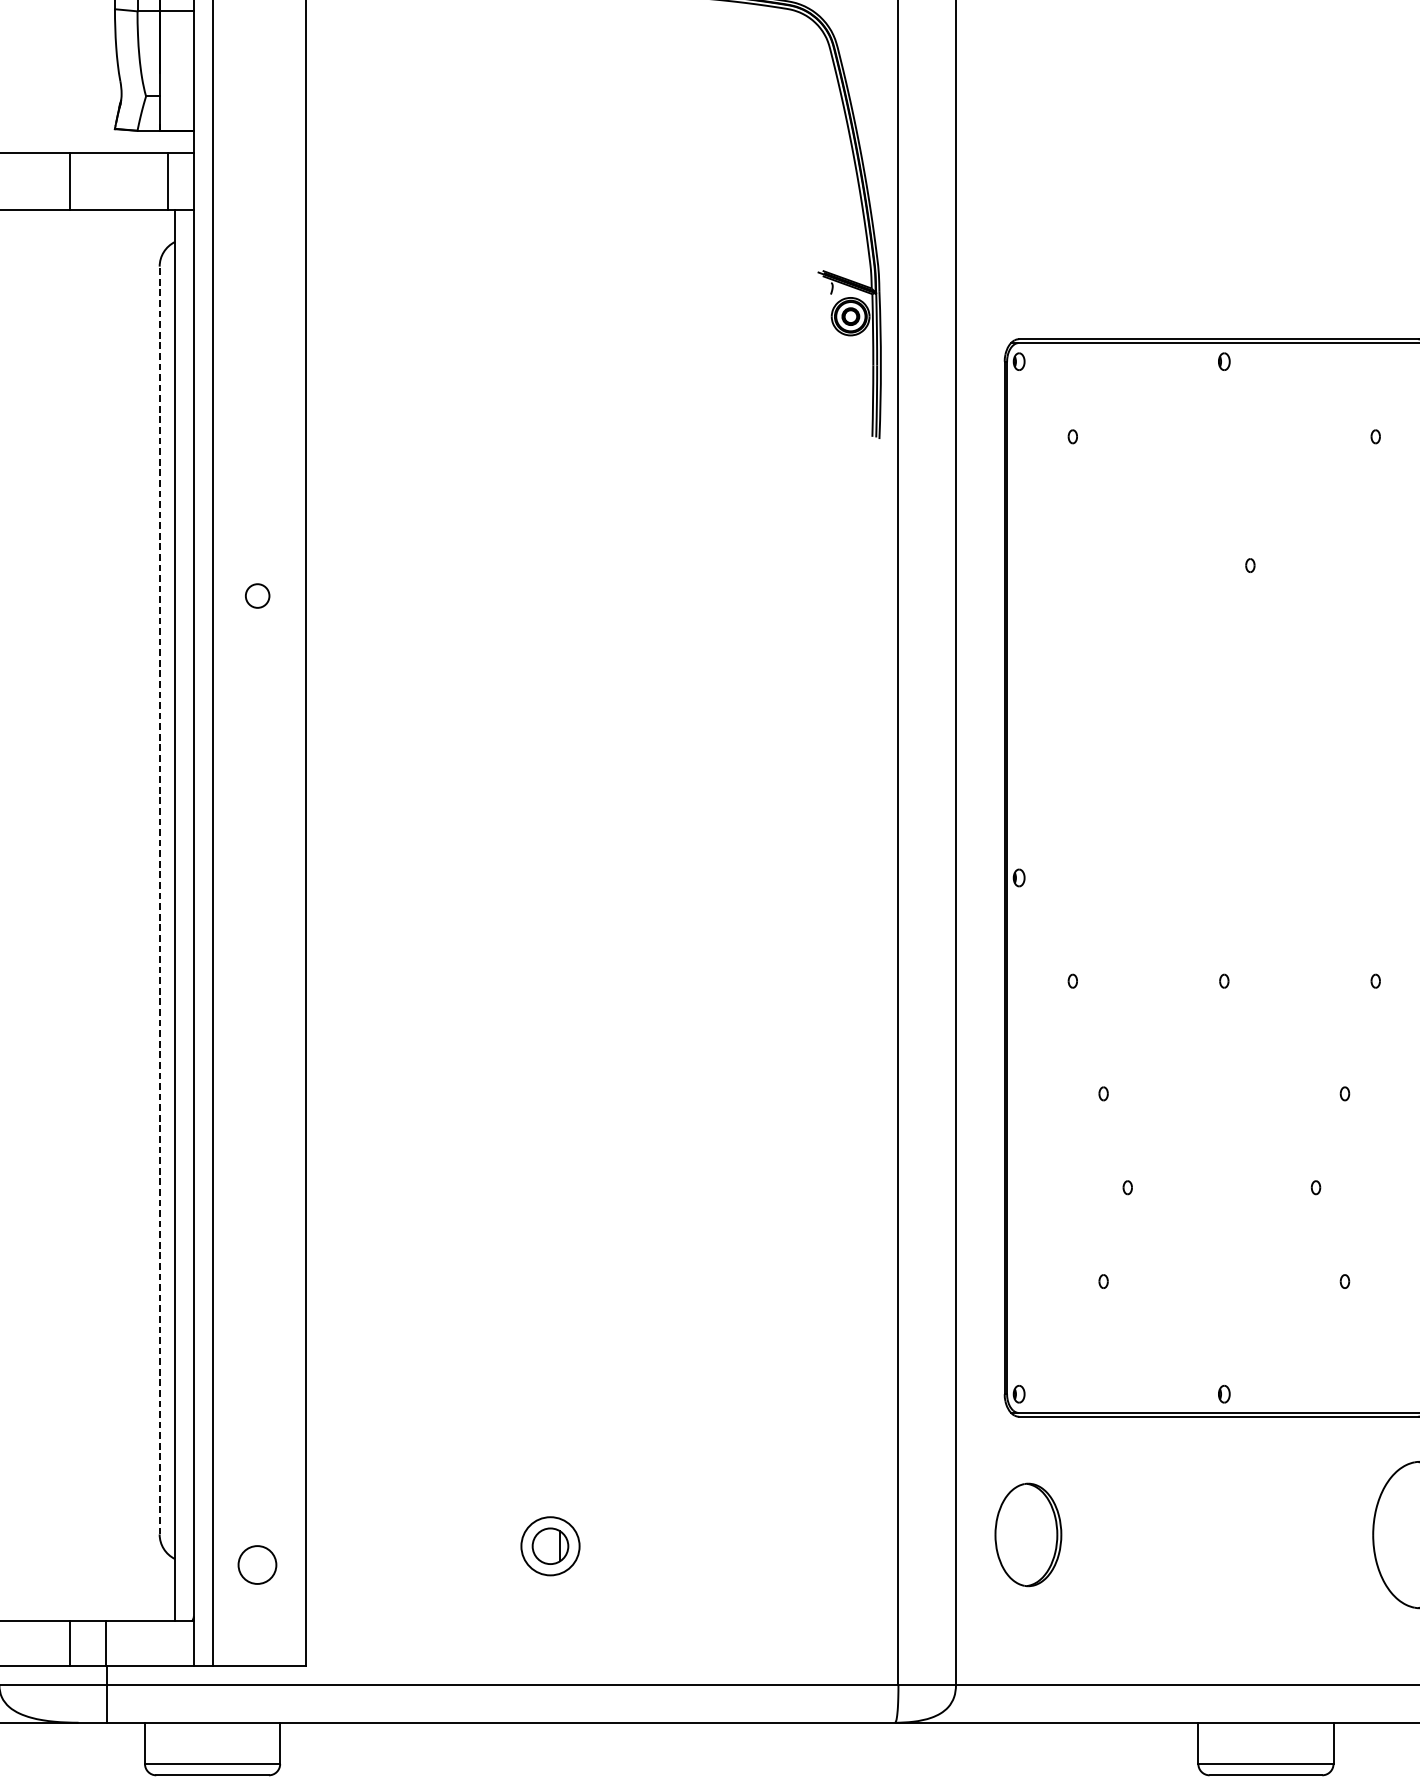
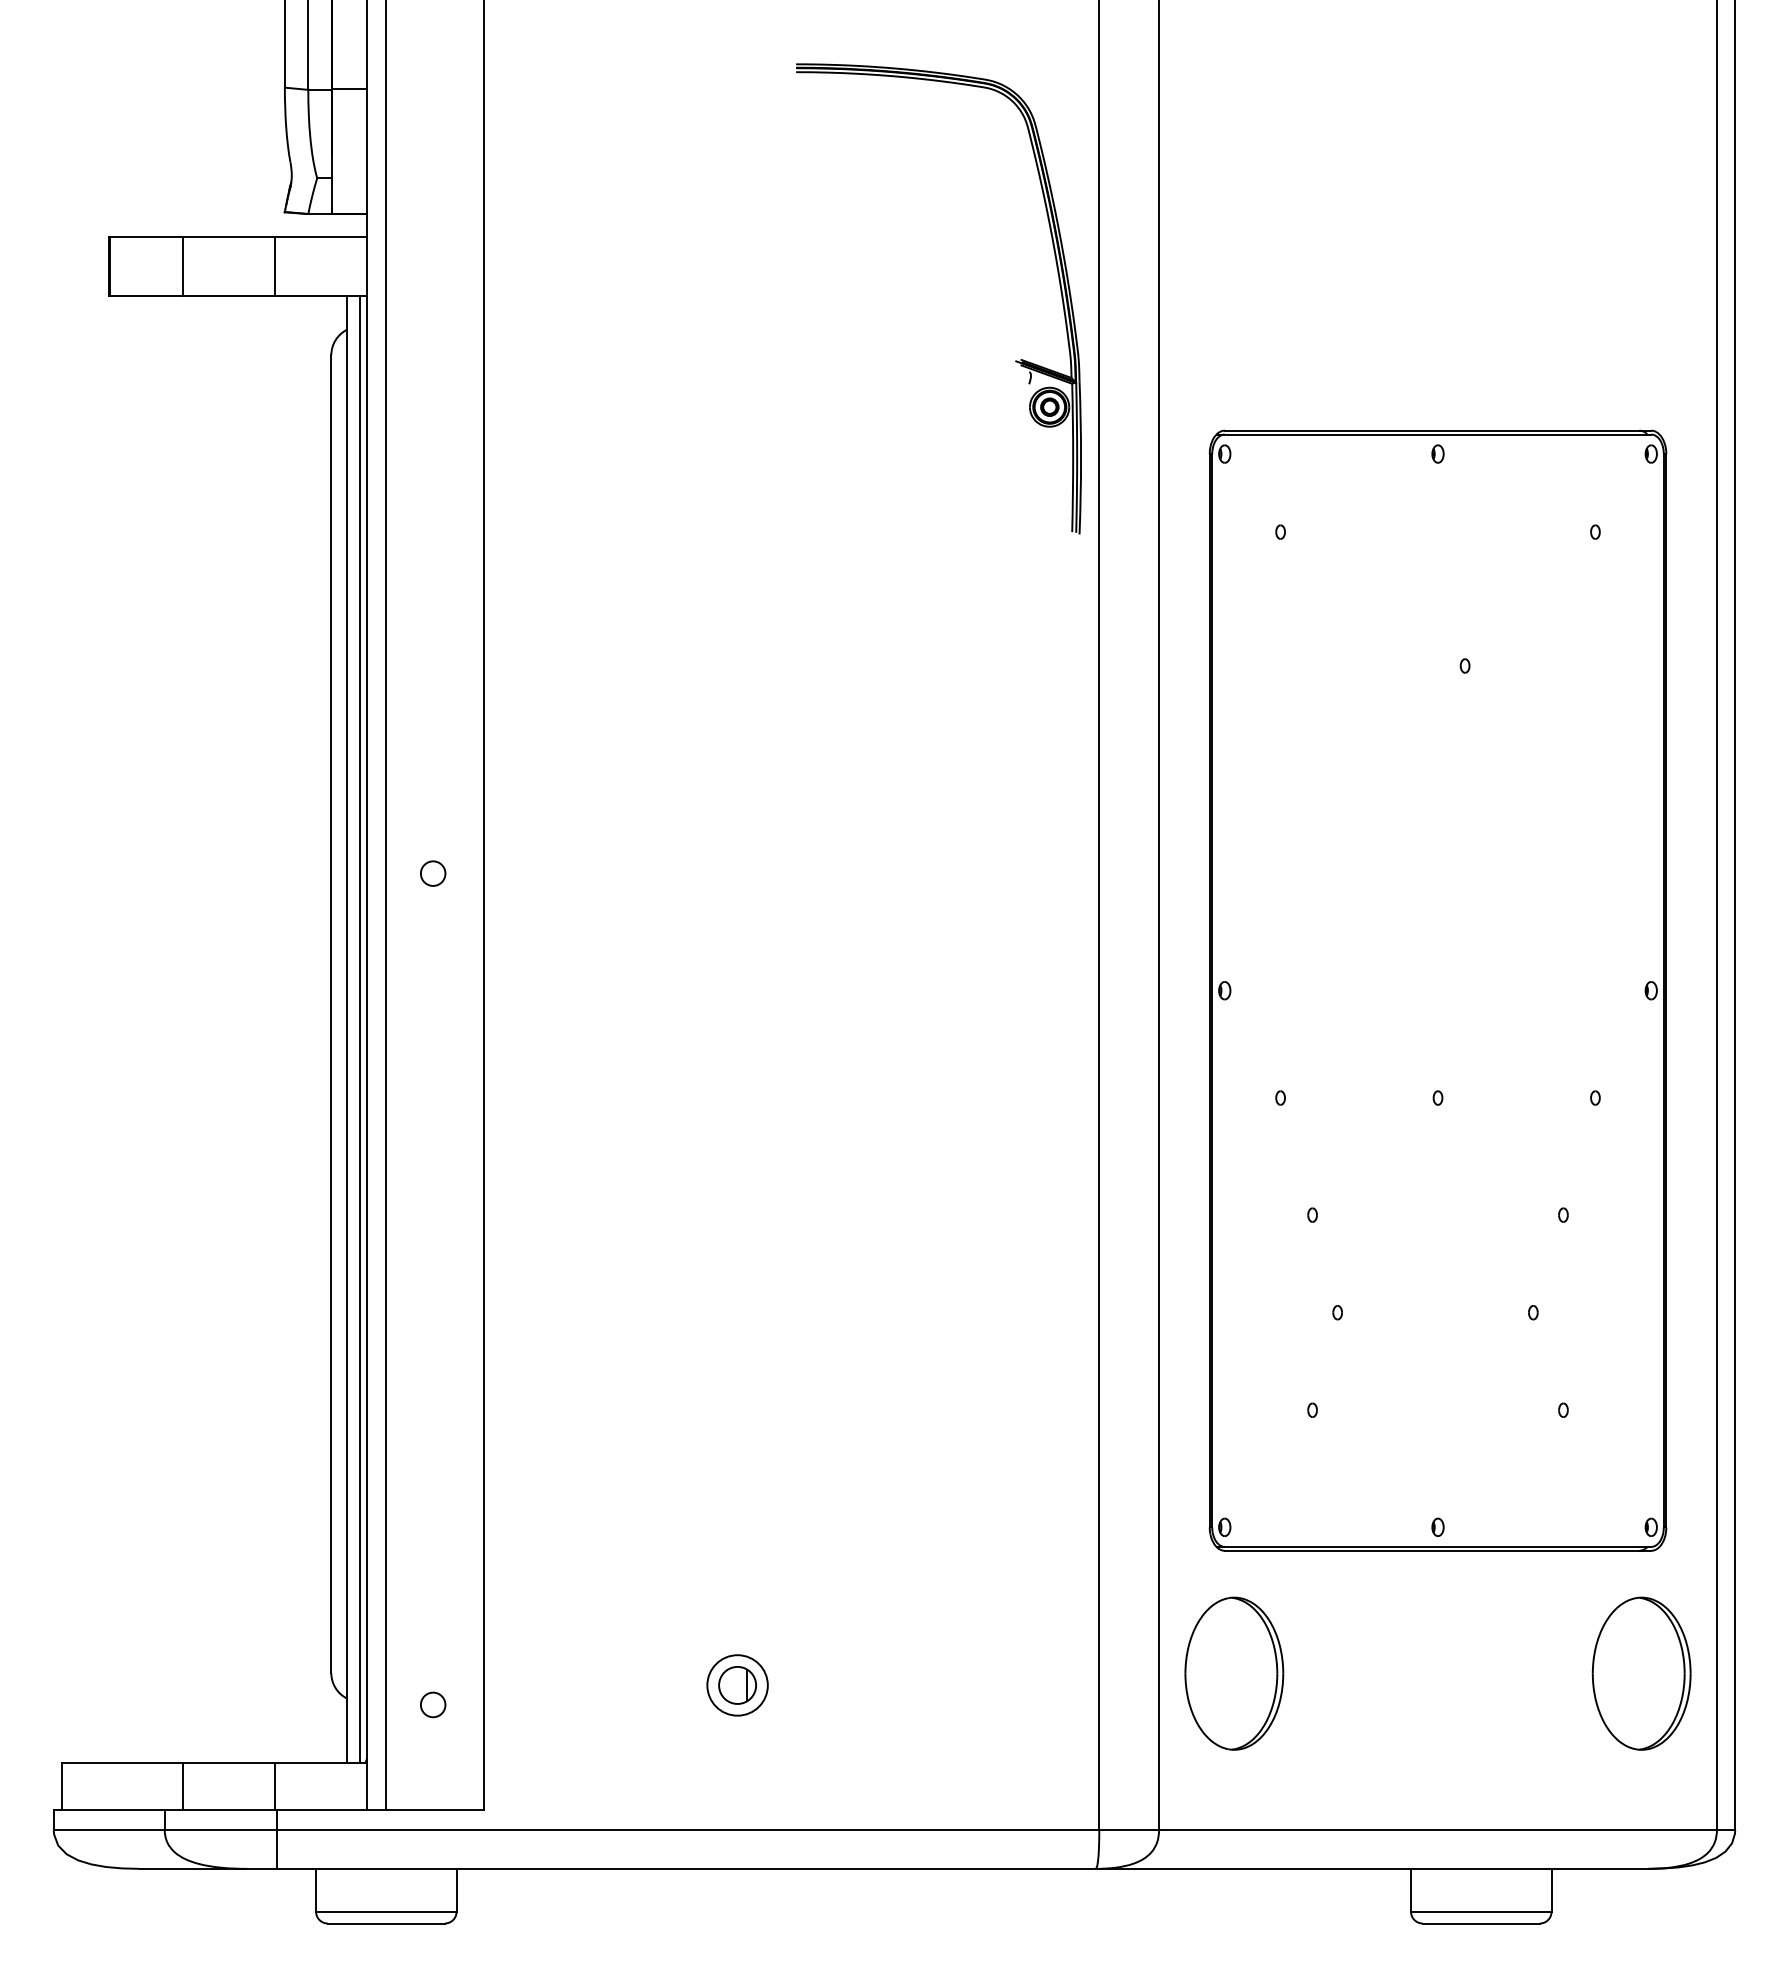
line: (70, 181) -> (182, 266), moved
line: (168, 181) -> (275, 266), moved
part: (257, 595) -> (433, 873), moved
line: (159, 900) -> (331, 1014), dashed -> solid
line: (186, 915) -> (359, 1029), added
part: (1028, 1534) -> (1234, 1673), size x1.43
part: (257, 1564) -> (433, 1704), size x0.62
line: (70, 1643) -> (182, 1786), moved

